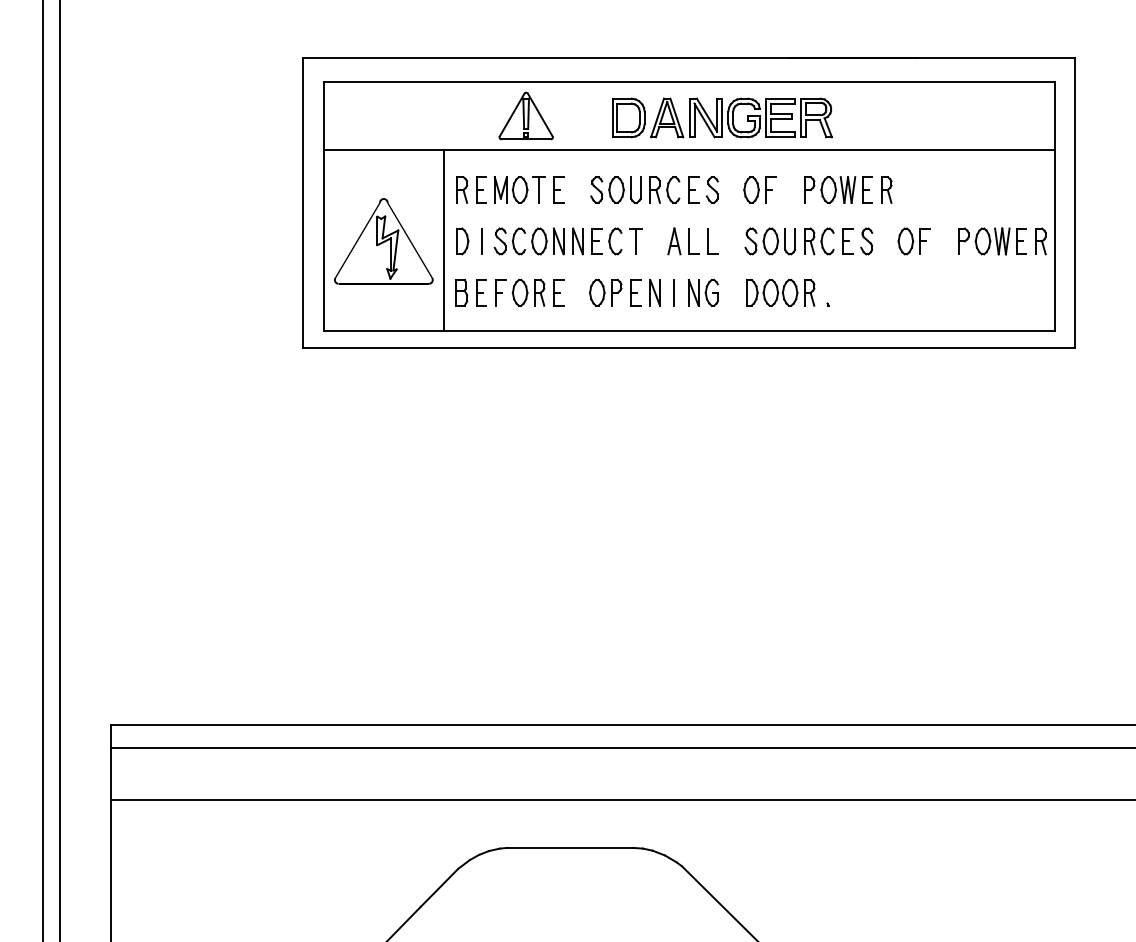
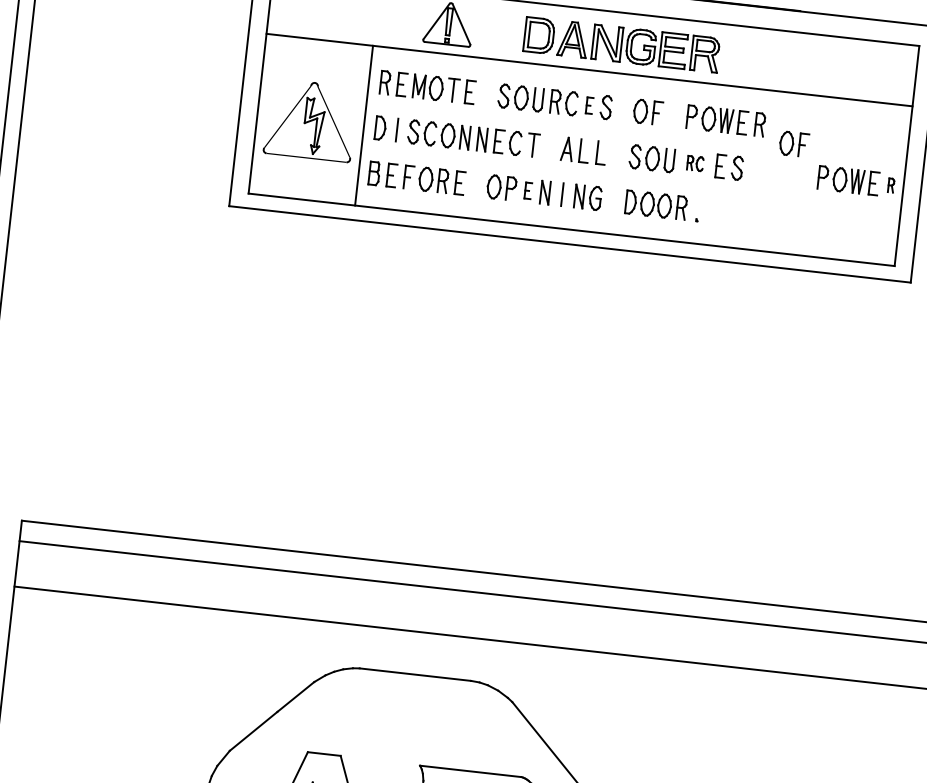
part: (693, 189) -> (589, 105), size x0.7
part: (819, 241) -> (695, 163), size x0.6
part: (913, 241) -> (793, 144), moved
part: (1040, 241) -> (890, 185), size x0.6
part: (635, 292) -> (527, 190), size x0.7

